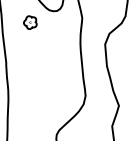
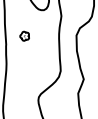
part: (29, 21) -> (24, 35), moved

